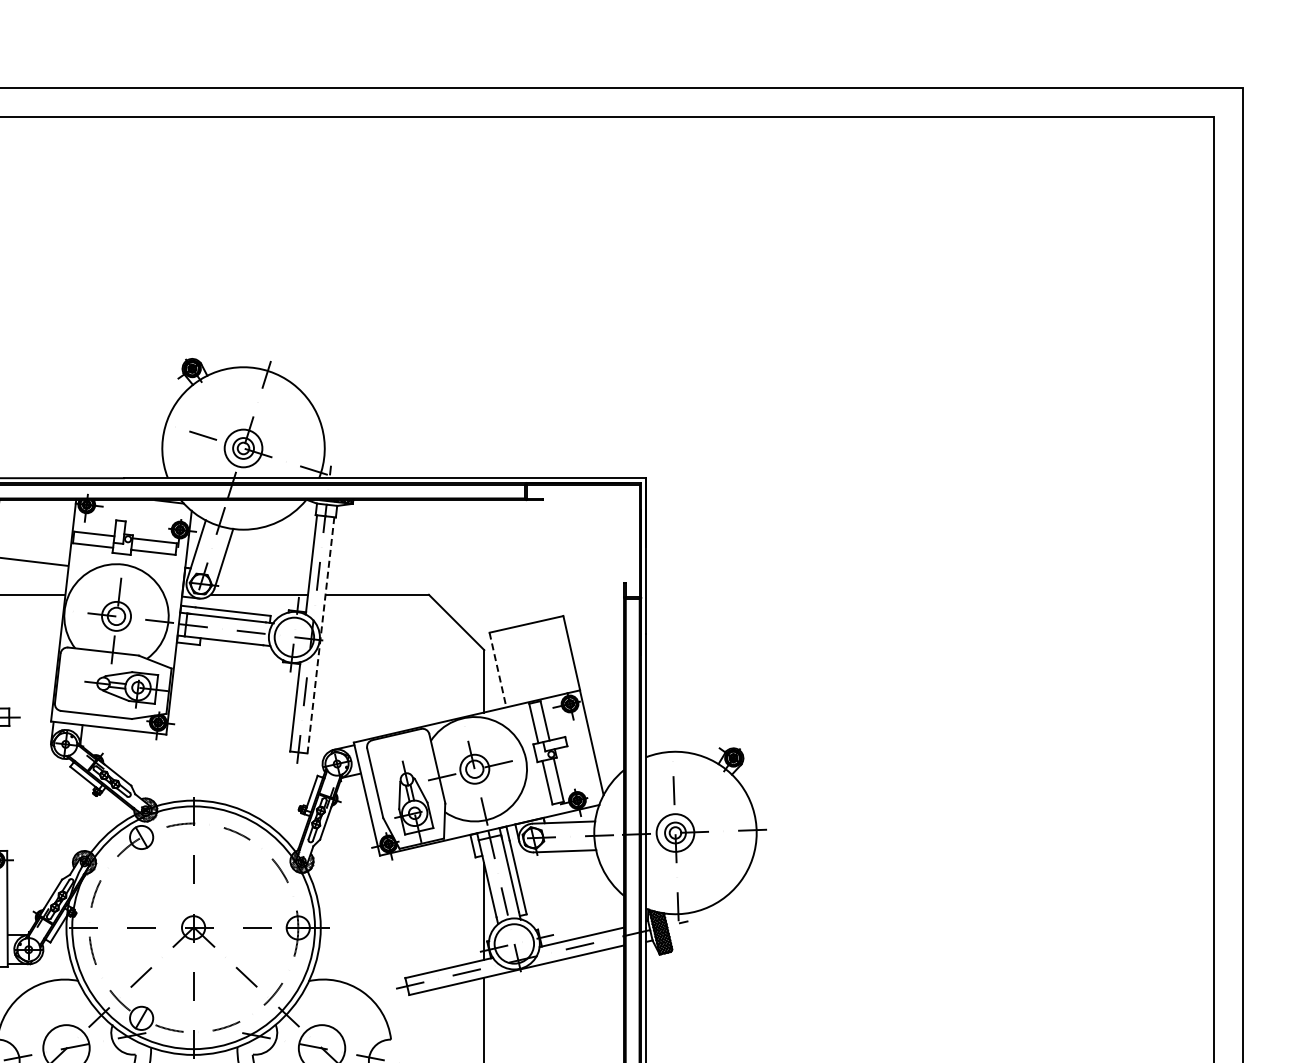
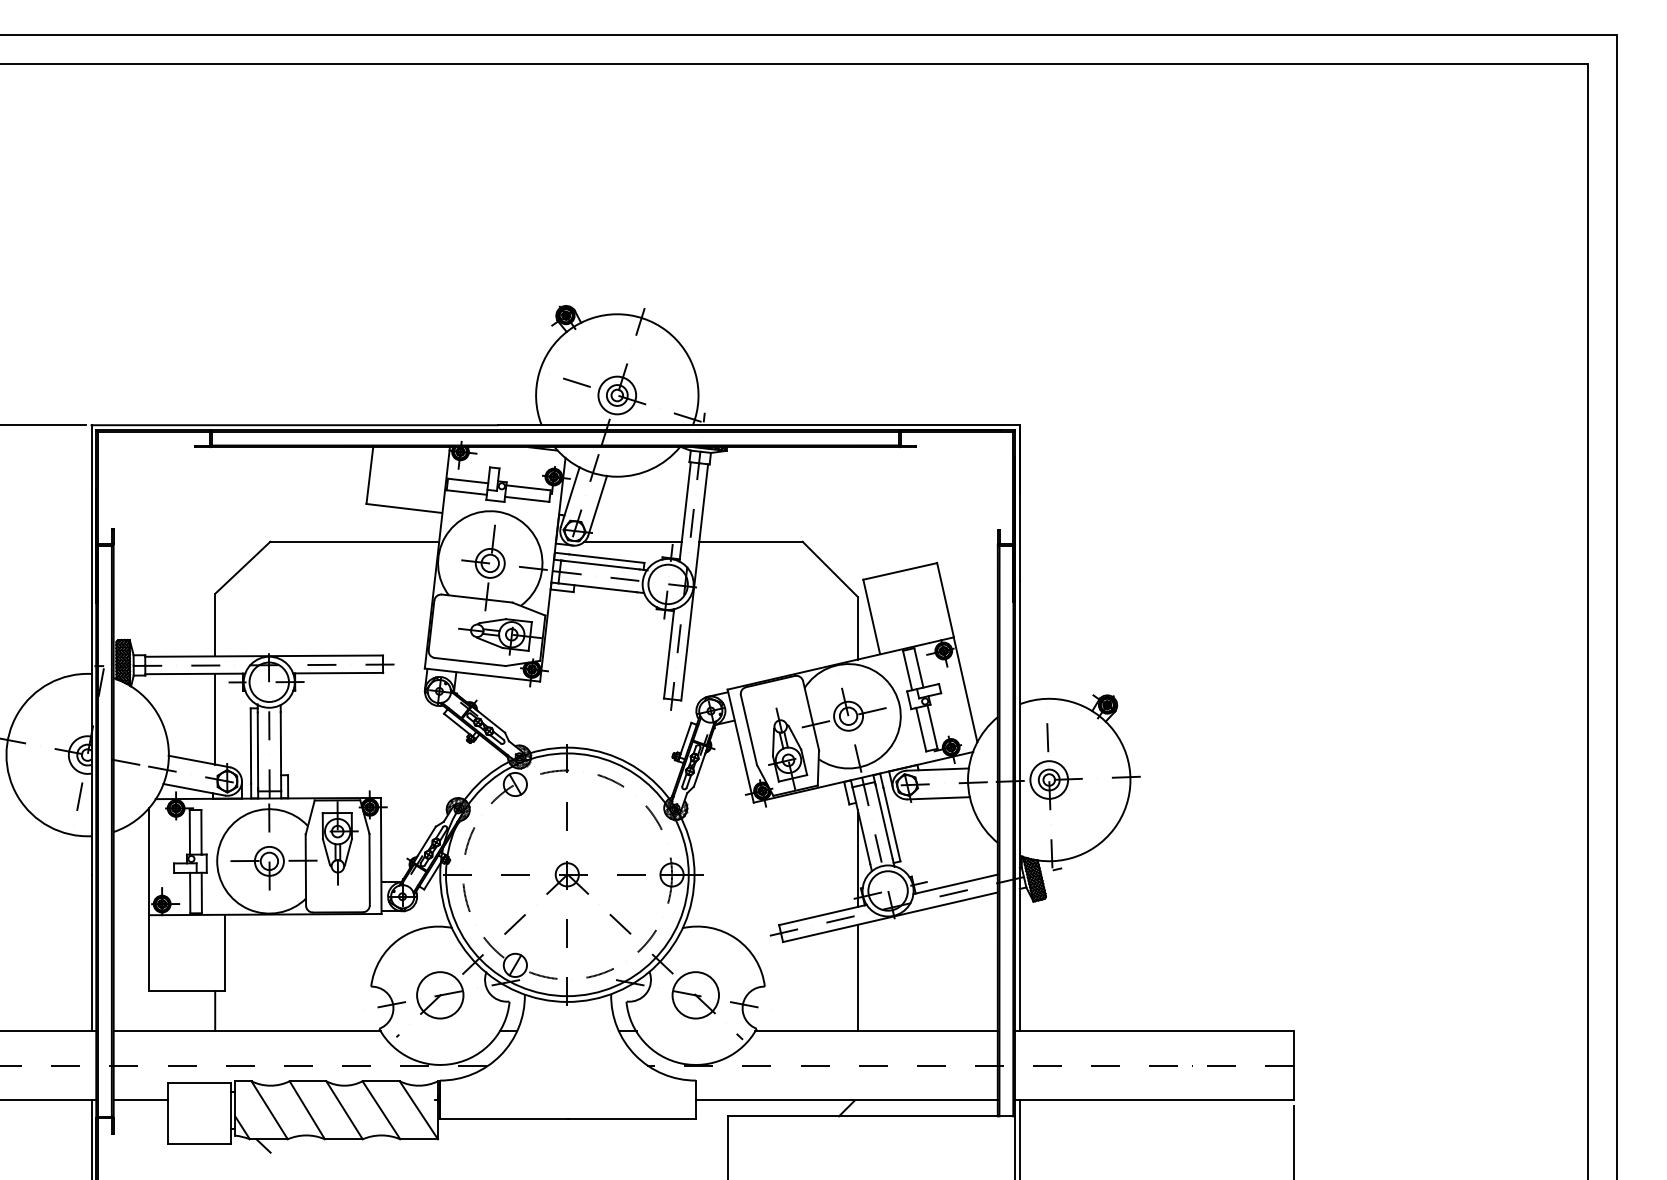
line: (320, 635) -> (694, 582), dashed -> solid
line: (497, 669) -> (871, 616), dashed -> solid

